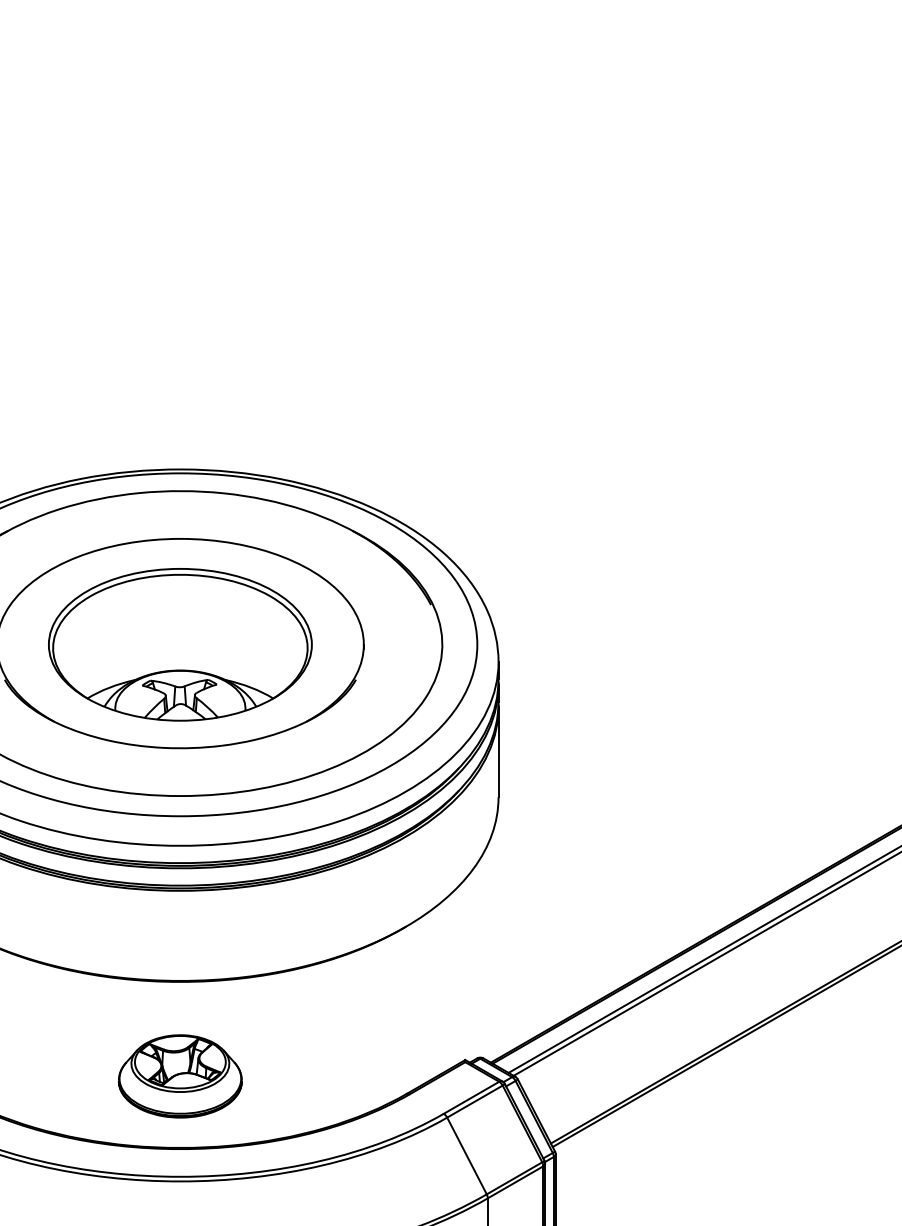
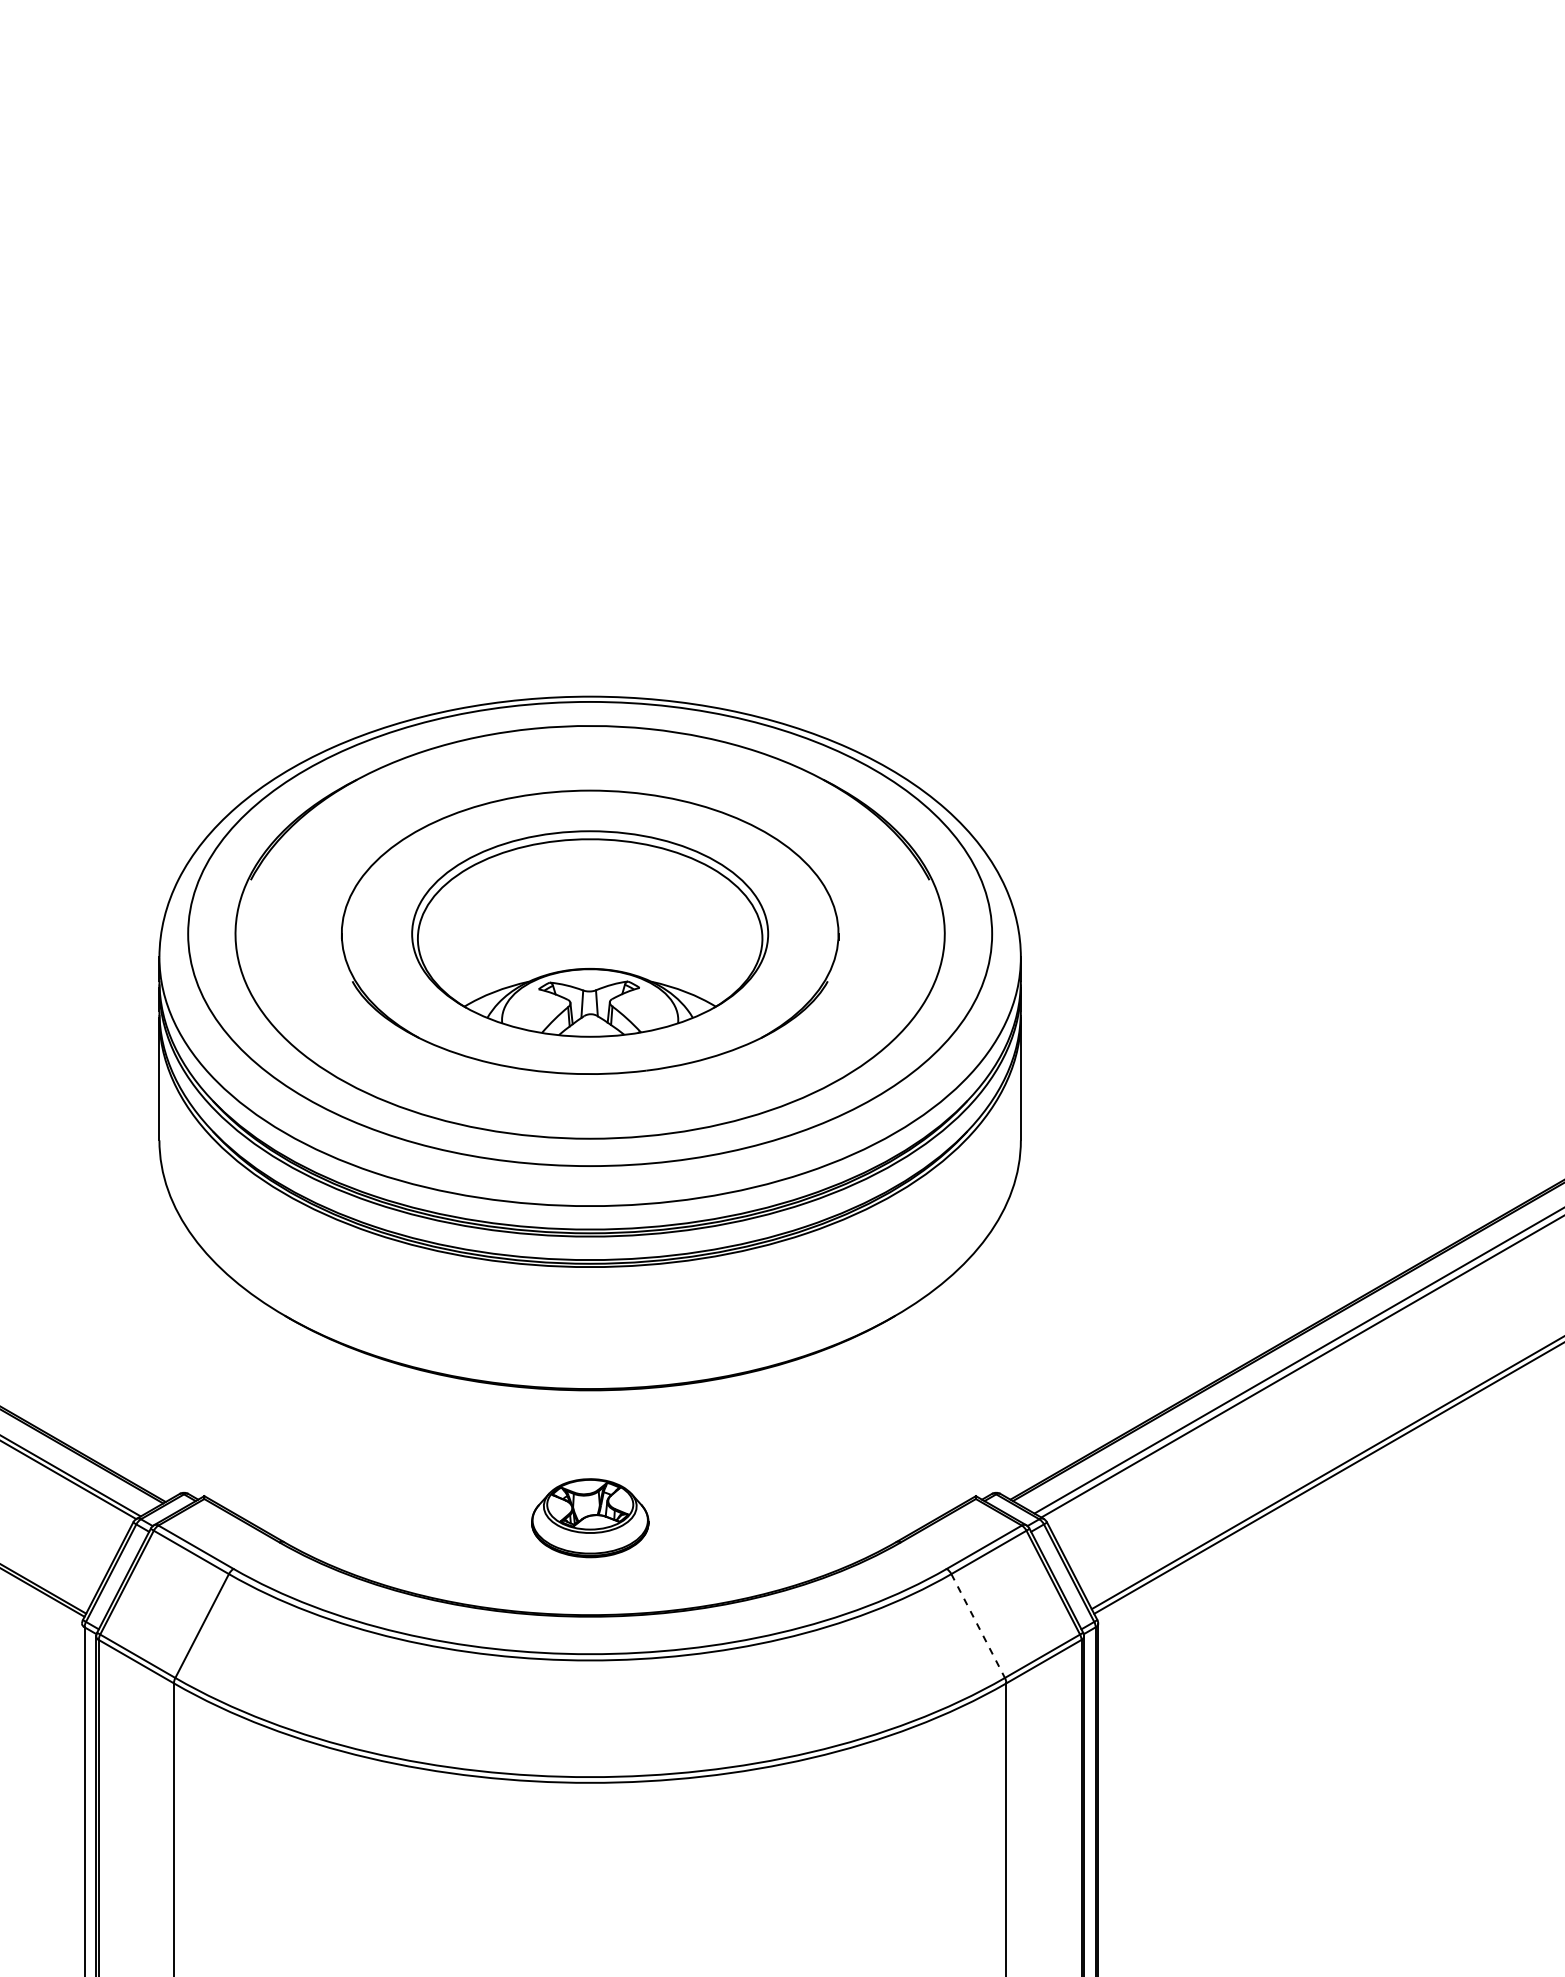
part: (180, 1075) -> (590, 1517), size x0.7
line: (467, 1156) -> (978, 1626), solid -> dashed

